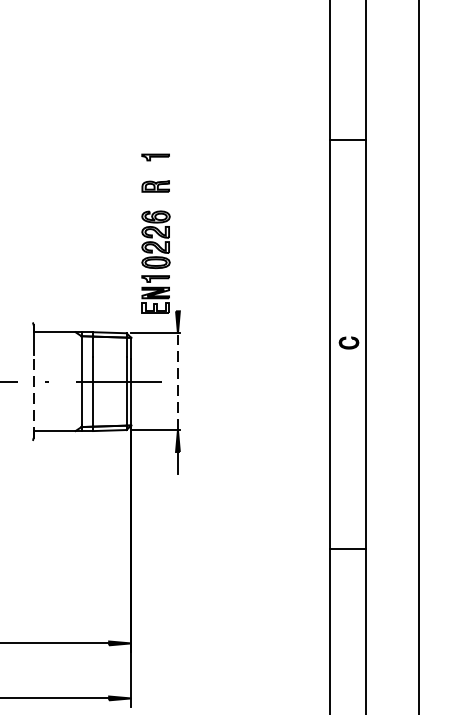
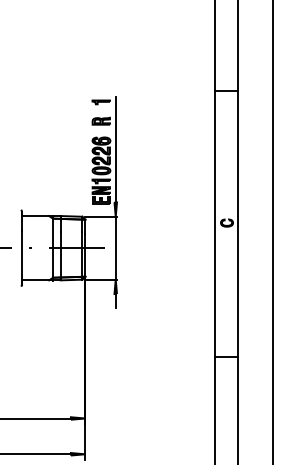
line: (177, 229) -> (115, 149), added
line: (177, 380) -> (115, 247), dashed -> solid
line: (33, 395) -> (21, 257), dashed -> solid

